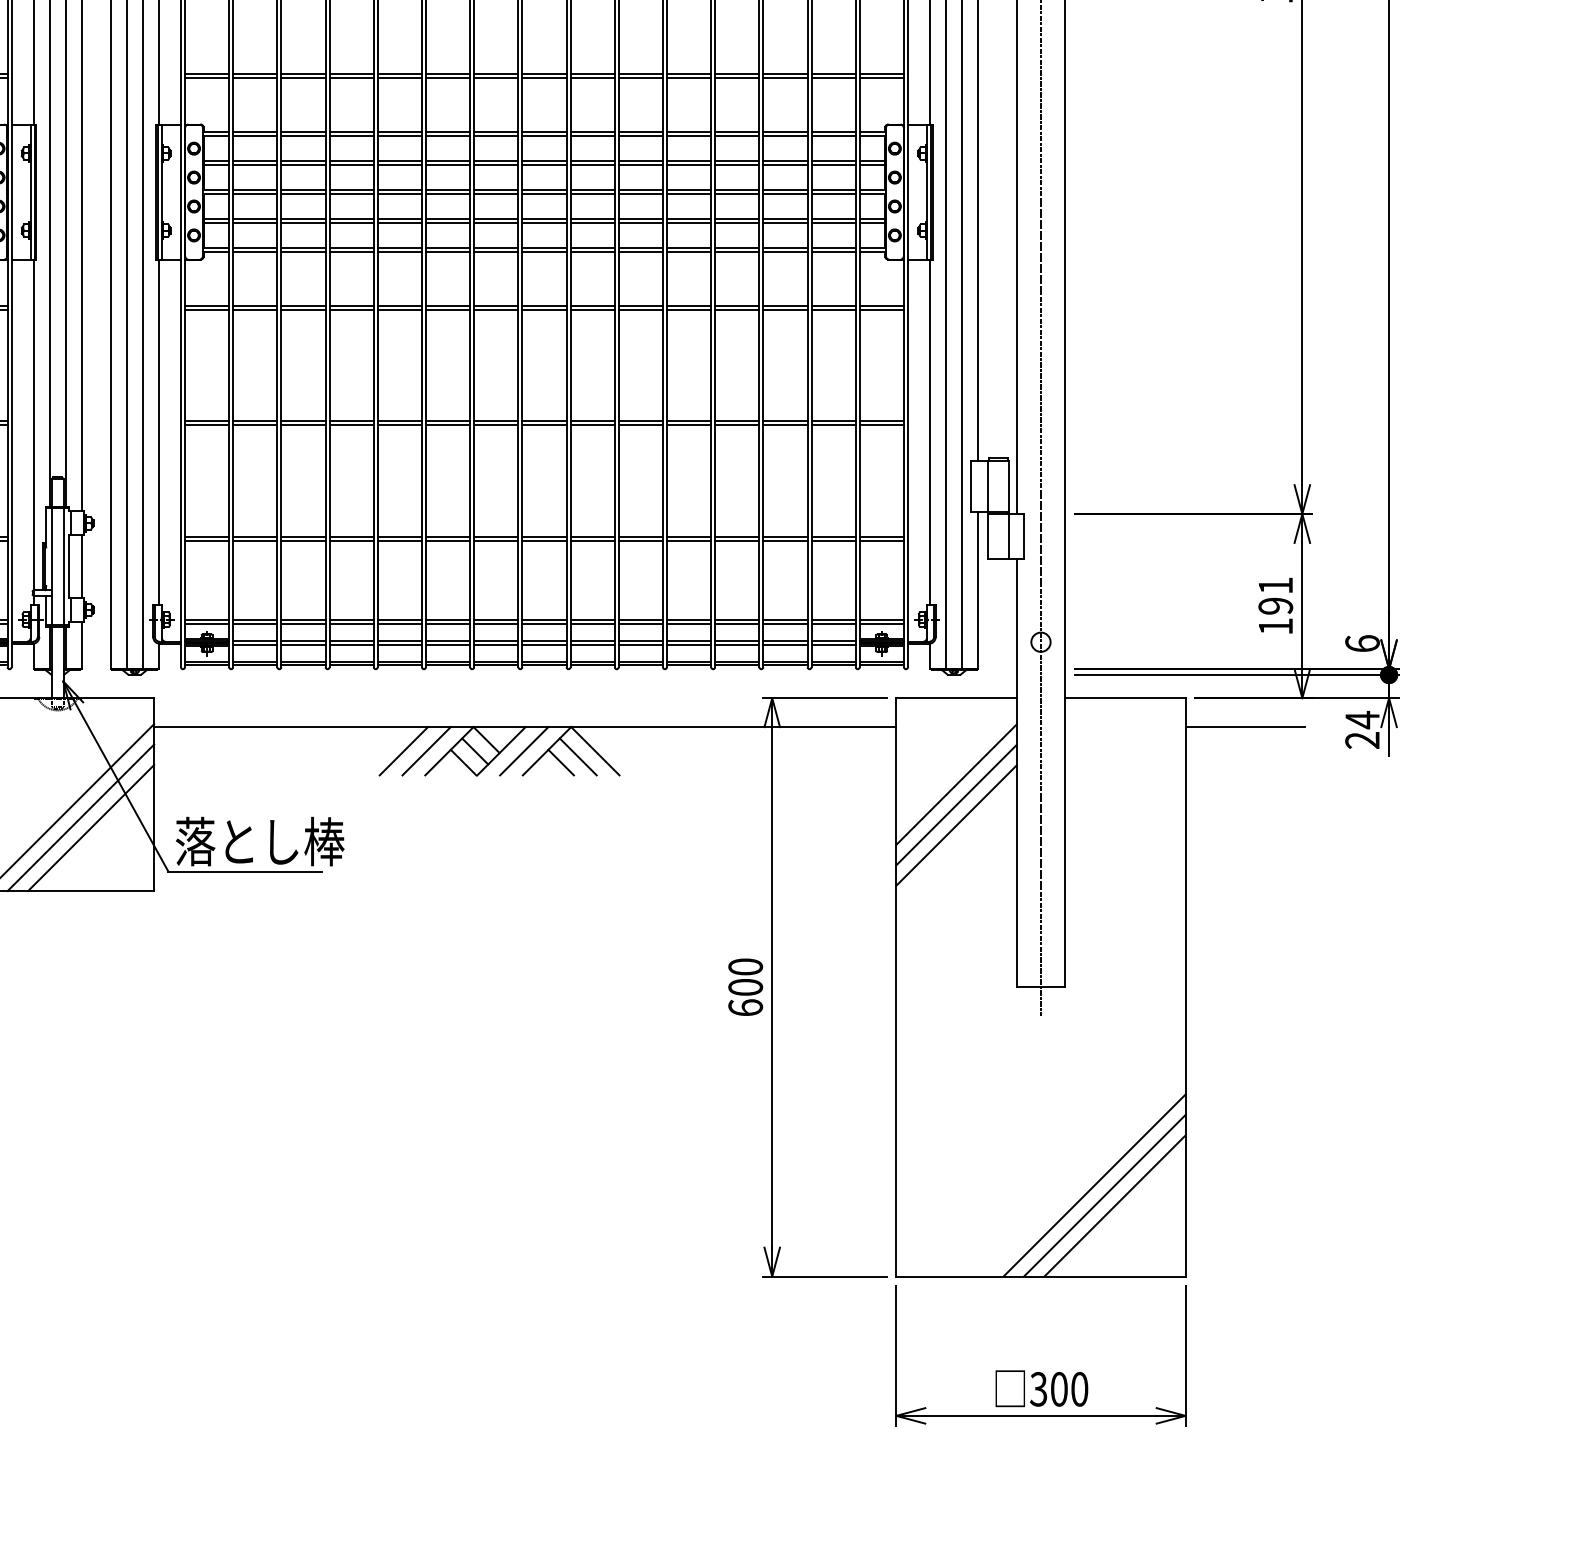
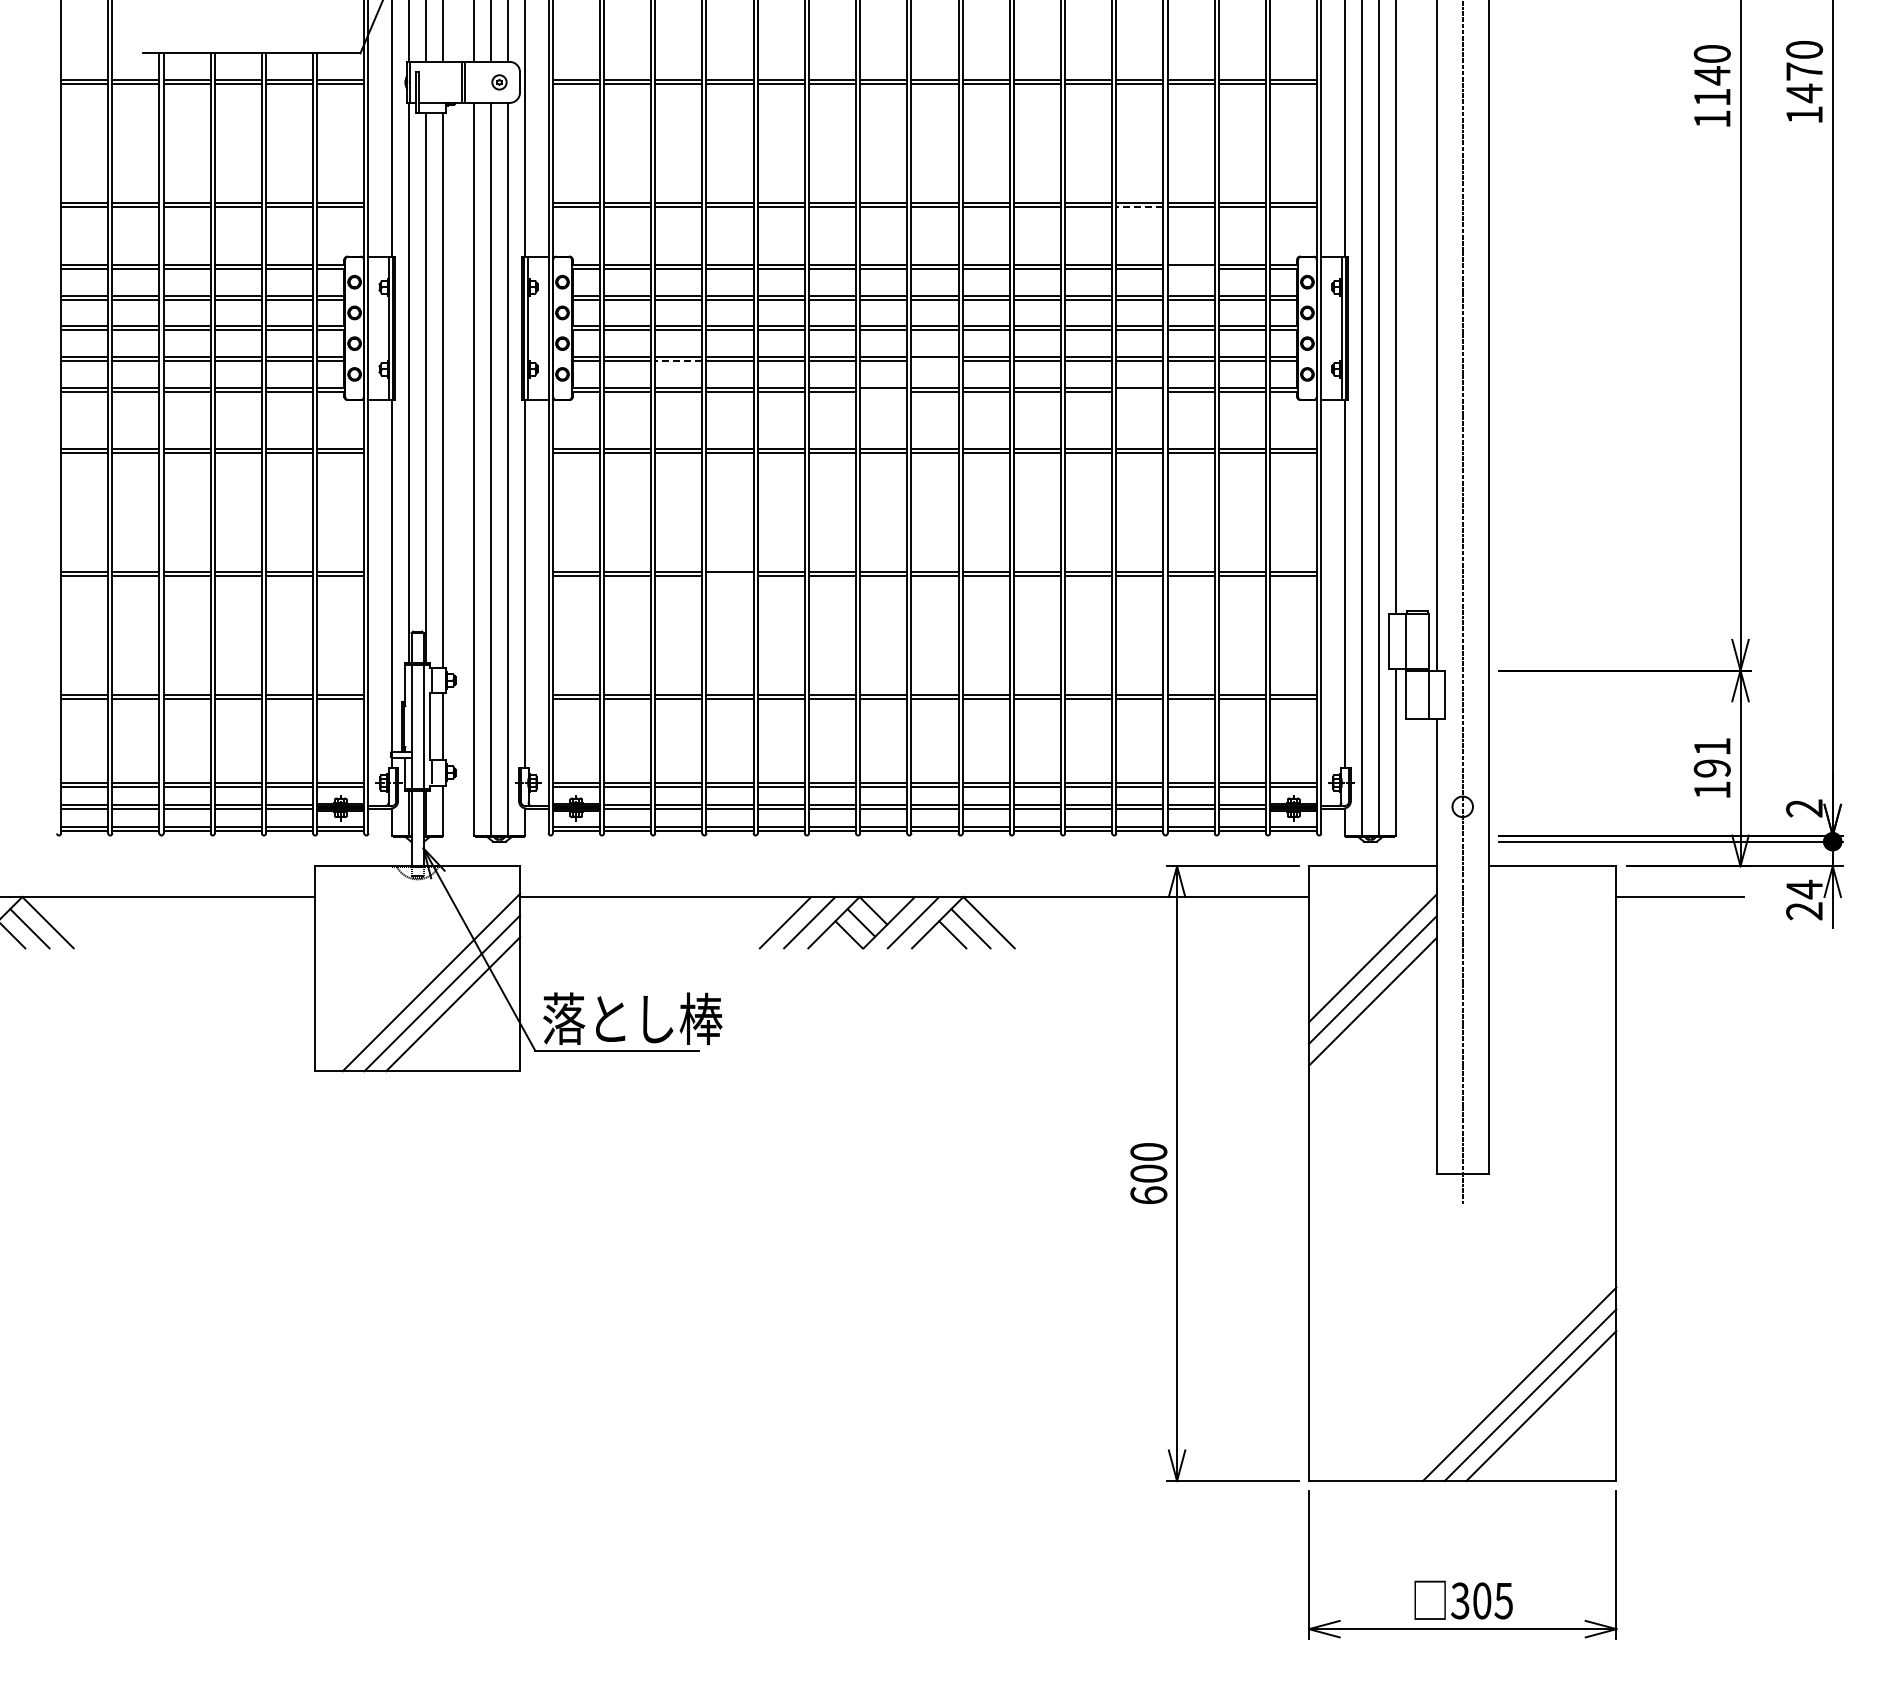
line: (736, 78) -> (1139, 207), solid -> dashed
line: (784, 135) -> (1190, 268), removed
line: (303, 223) -> (678, 361), solid -> dashed
line: (544, 223) -> (934, 361), removed
line: (496, 251) -> (883, 391), removed
line: (736, 251) -> (1139, 391), removed
line: (351, 425) -> (729, 576), removed
text: (1362, 643) -> (1804, 808), 6 -> 2
text: (1079, 1388) -> (1503, 1600), 300 -> 305

